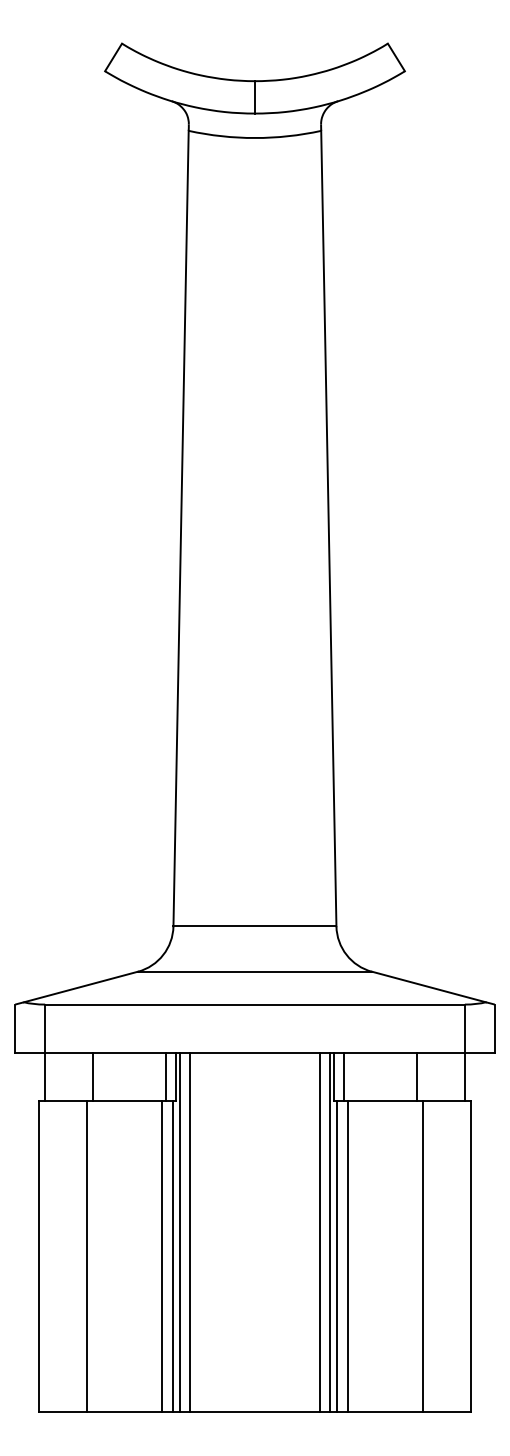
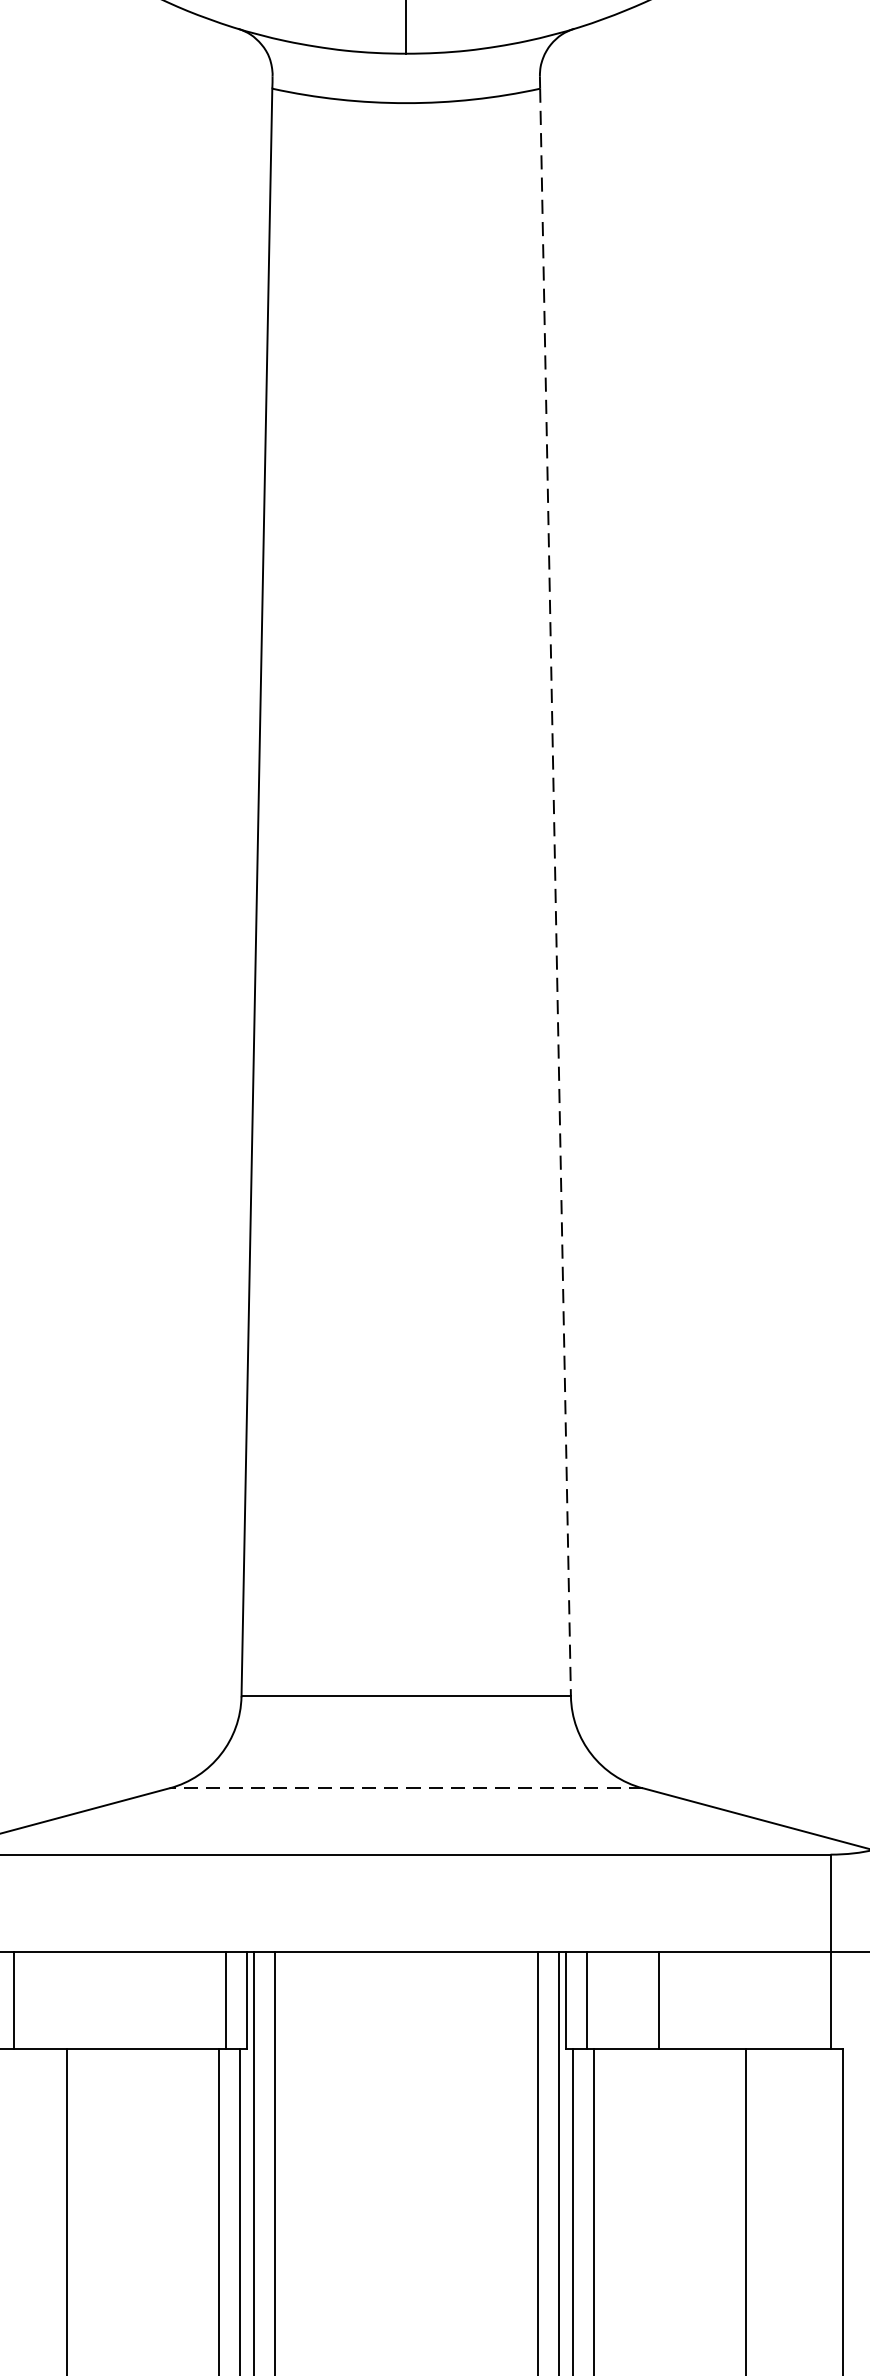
line: (328, 528) -> (554, 892), solid -> dashed
line: (254, 971) -> (405, 1787), solid -> dashed
line: (93, 1076) -> (15, 1999), moved
line: (416, 1076) -> (657, 1999), moved

